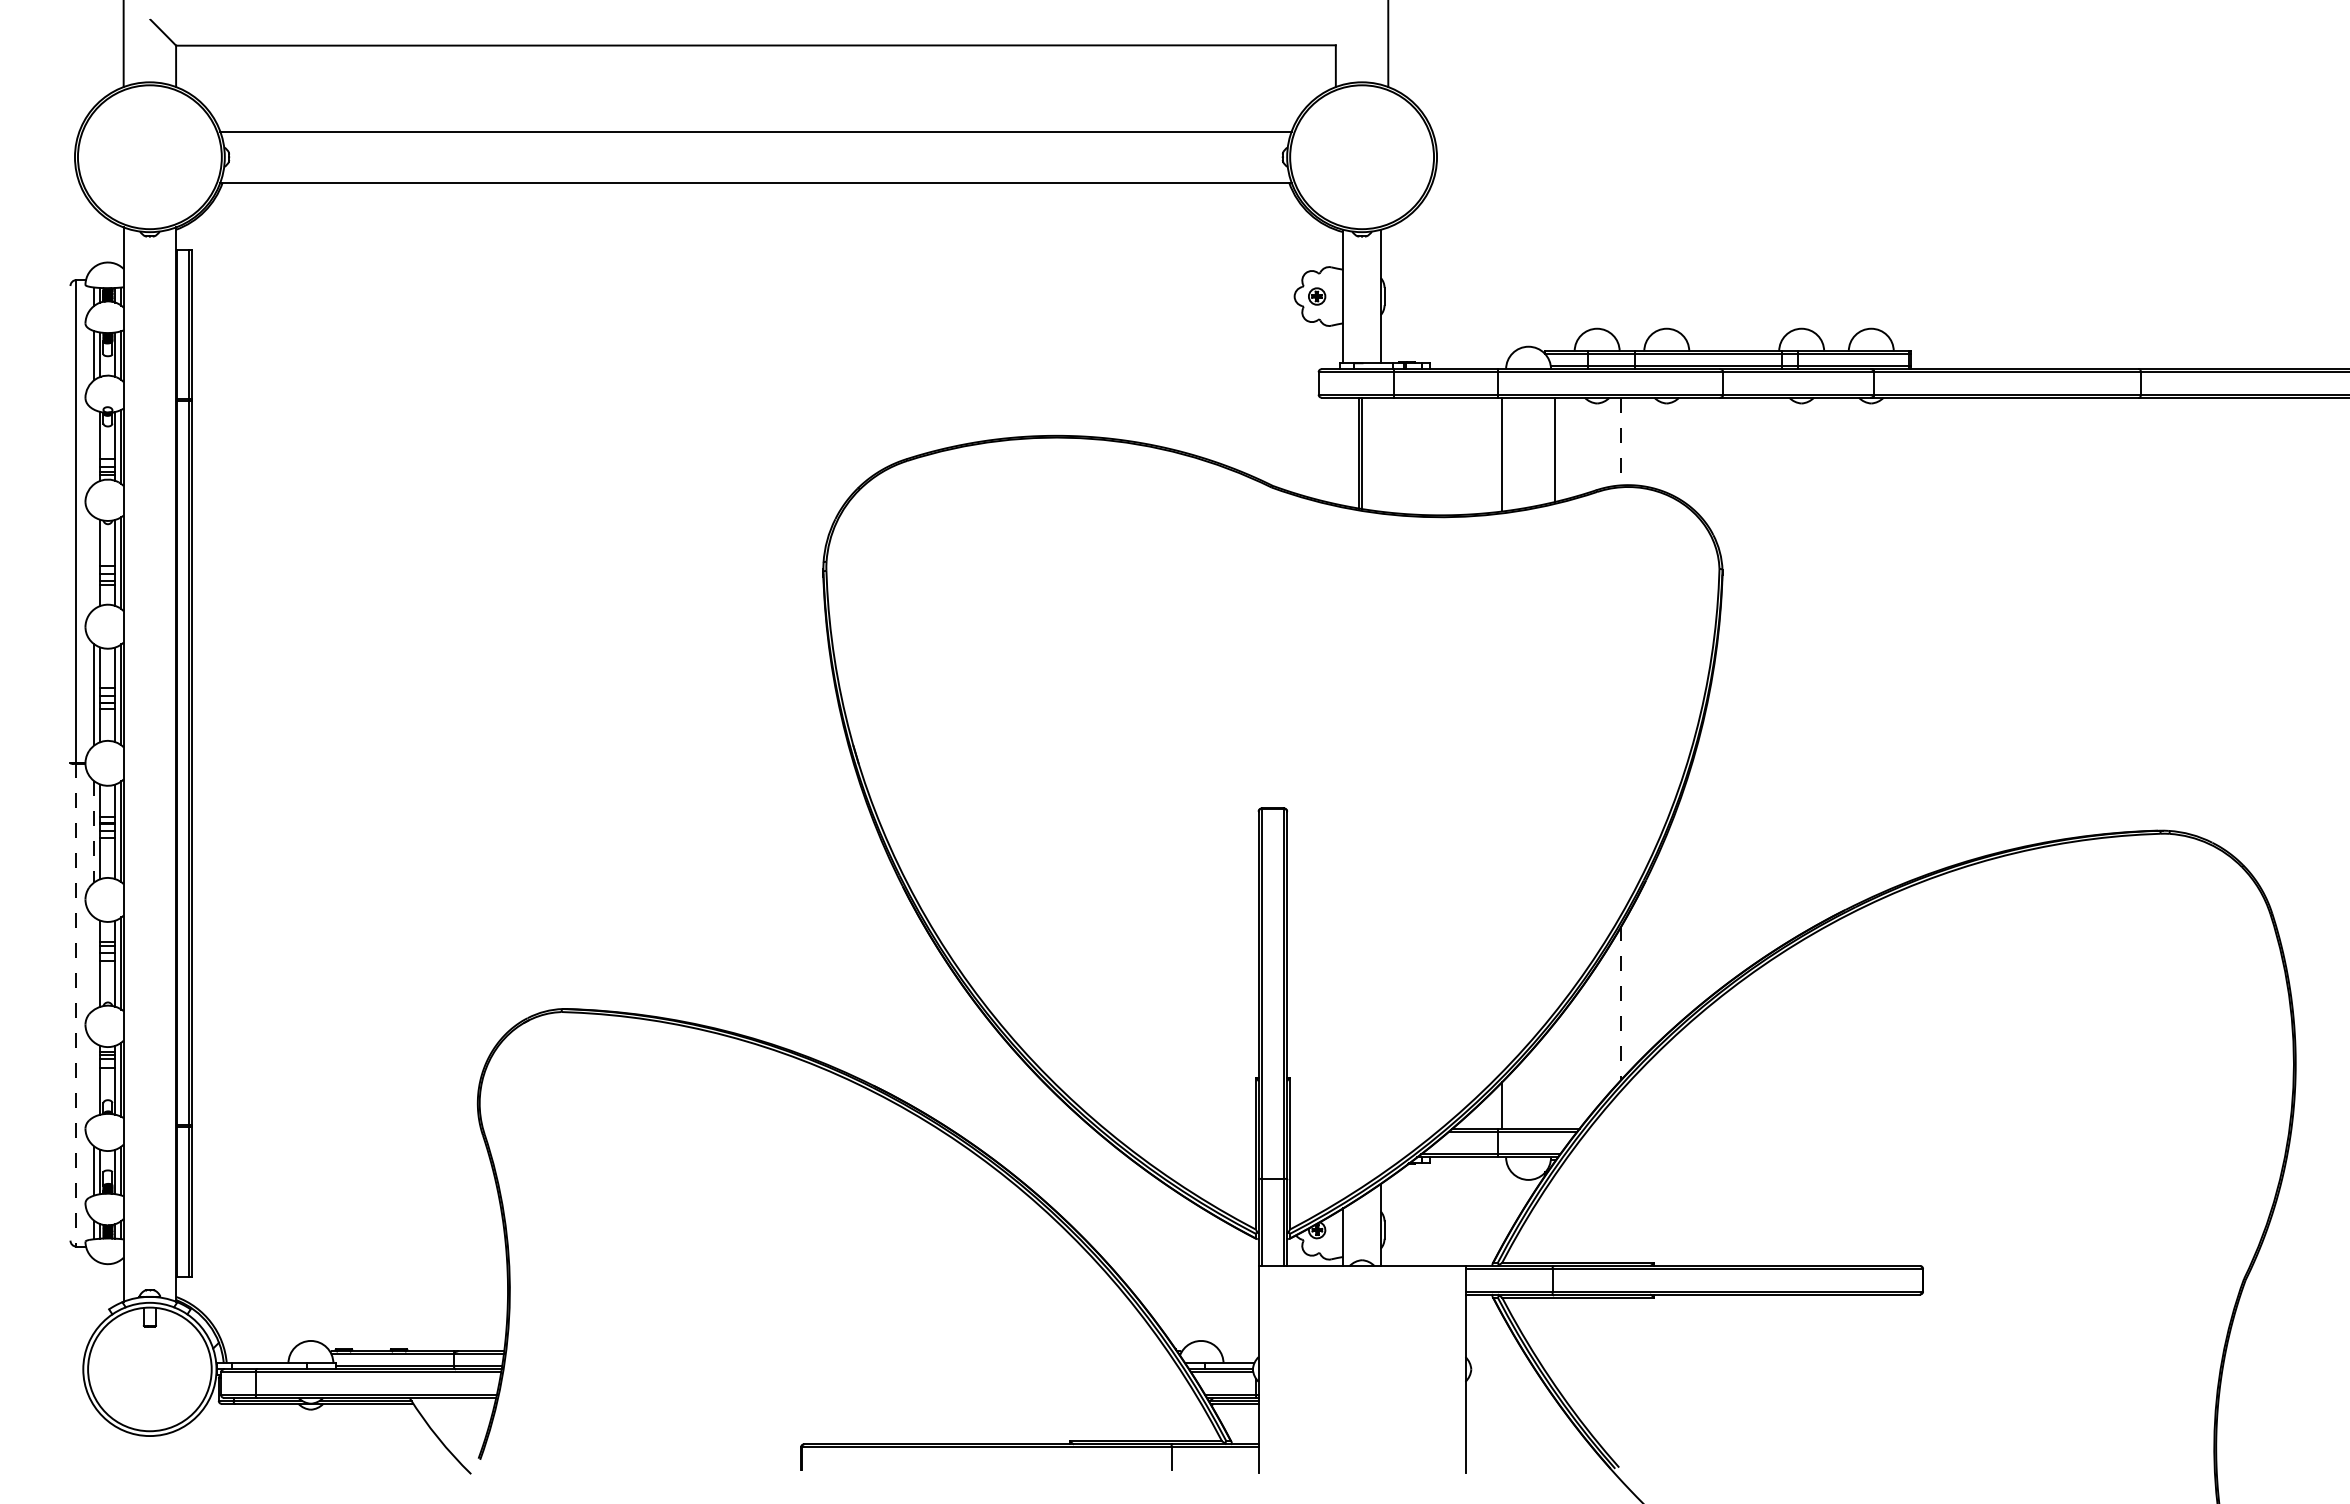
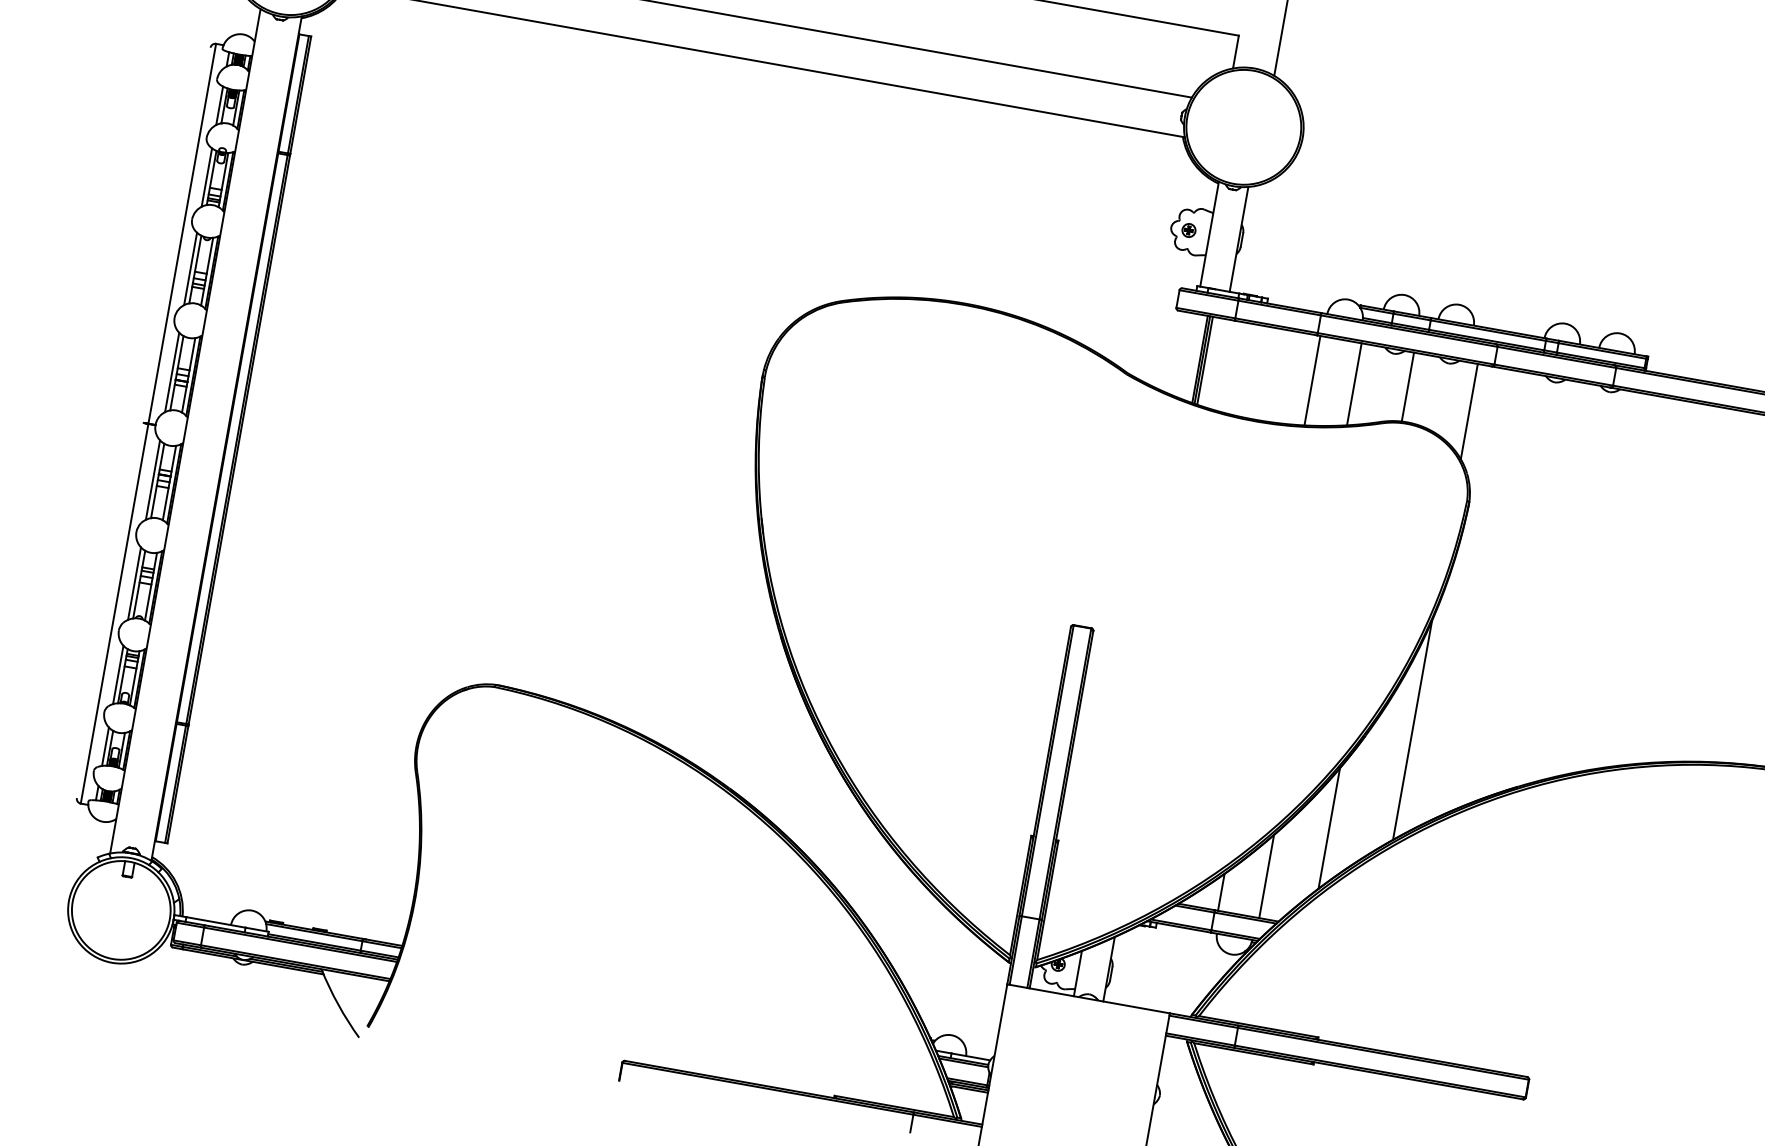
line: (1621, 441) -> (1407, 387), dashed -> solid
line: (94, 446) -> (206, 177), added
line: (1365, 453) -> (1205, 360), added
line: (1702, 457) -> (1469, 411), added
line: (94, 563) -> (190, 269), added
line: (94, 832) -> (152, 480), dashed -> solid
line: (1702, 863) -> (1412, 730), added
line: (94, 963) -> (134, 583), added
line: (1621, 1003) -> (1329, 828), dashed -> solid
line: (76, 1005) -> (114, 614), dashed -> solid
line: (1554, 1076) -> (1266, 876), added
line: (94, 1079) -> (118, 674), added

